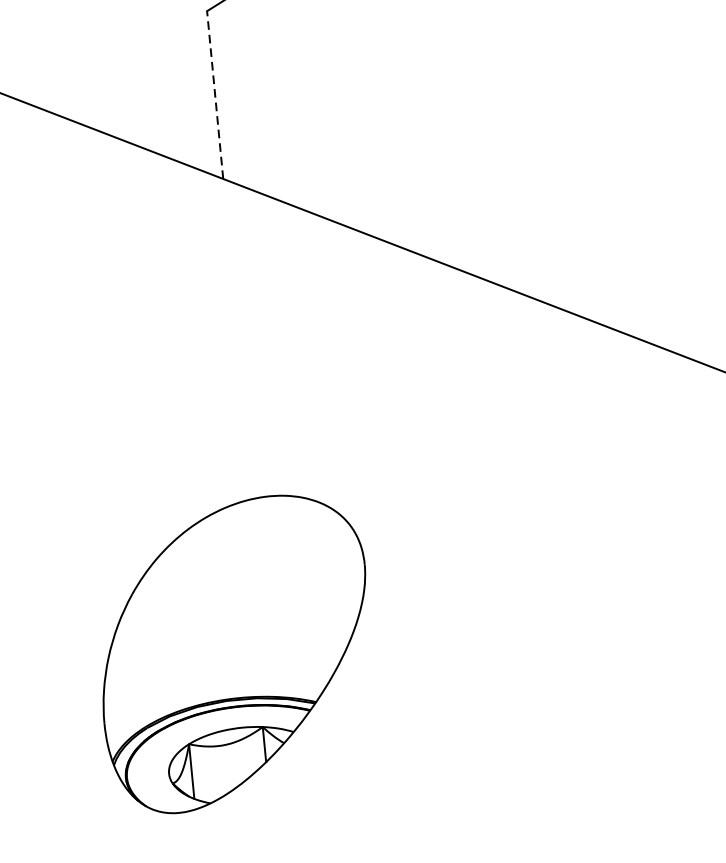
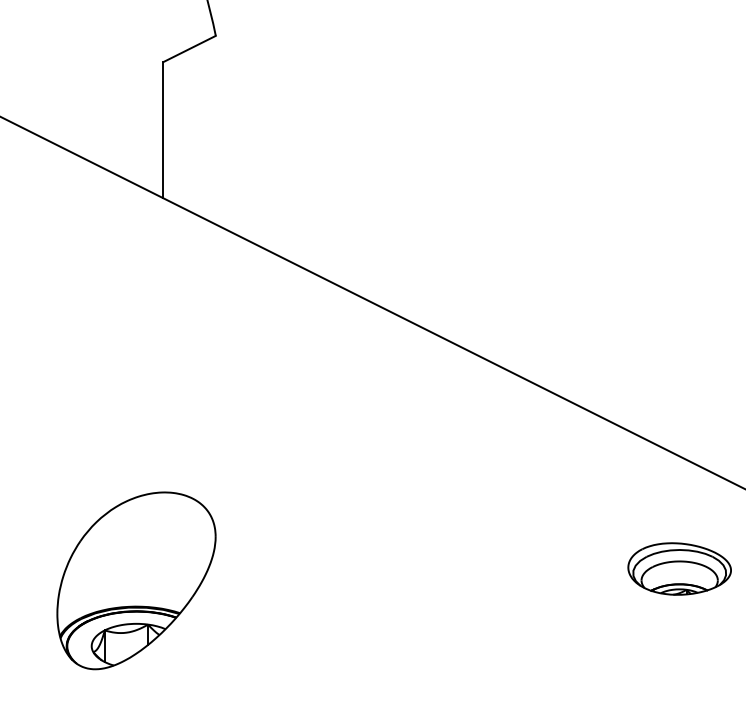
line: (215, 94) -> (163, 129), dashed -> solid
part: (235, 653) -> (136, 580), size x0.71

